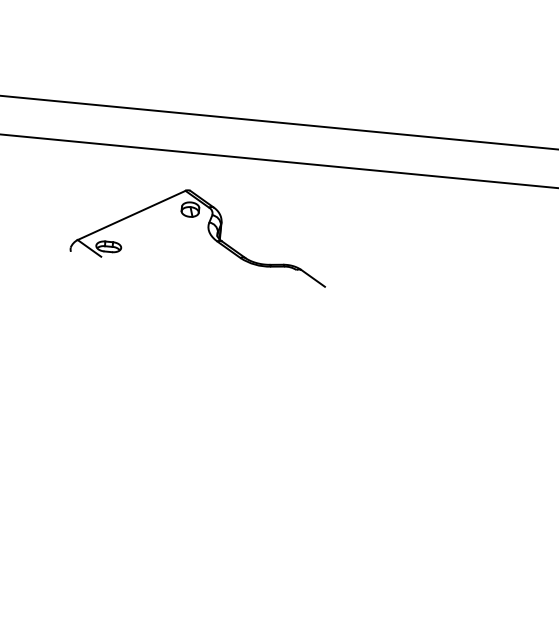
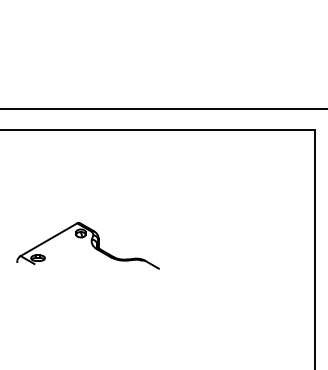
part: (200, 232) -> (87, 245), moved

